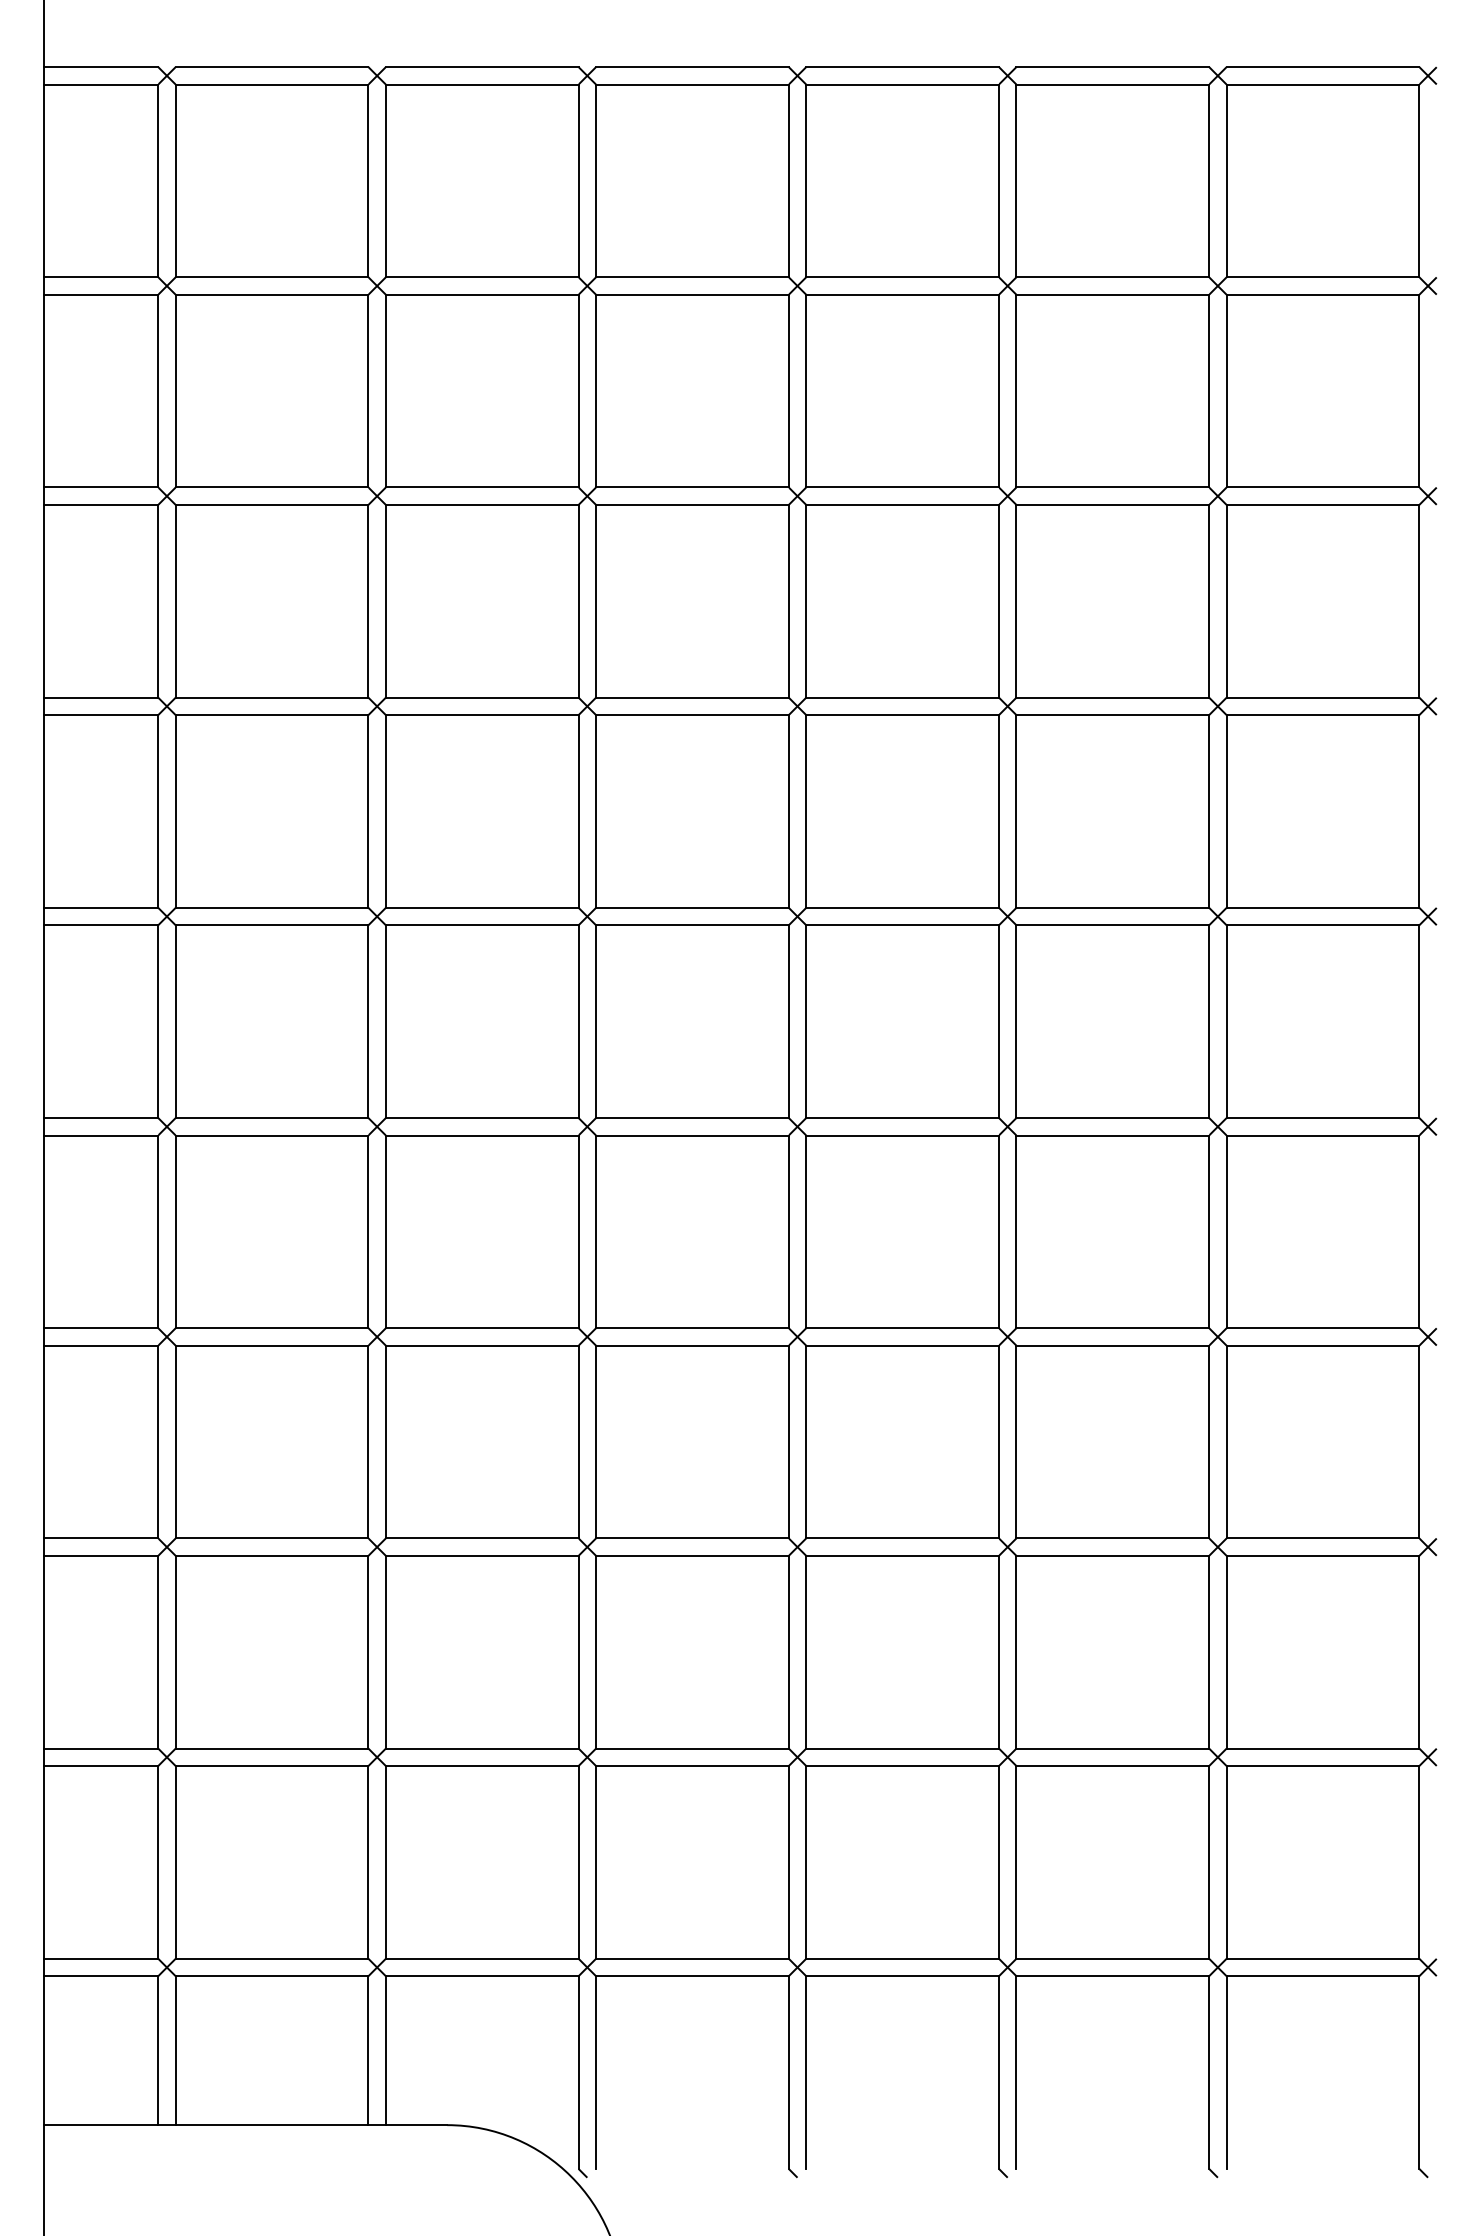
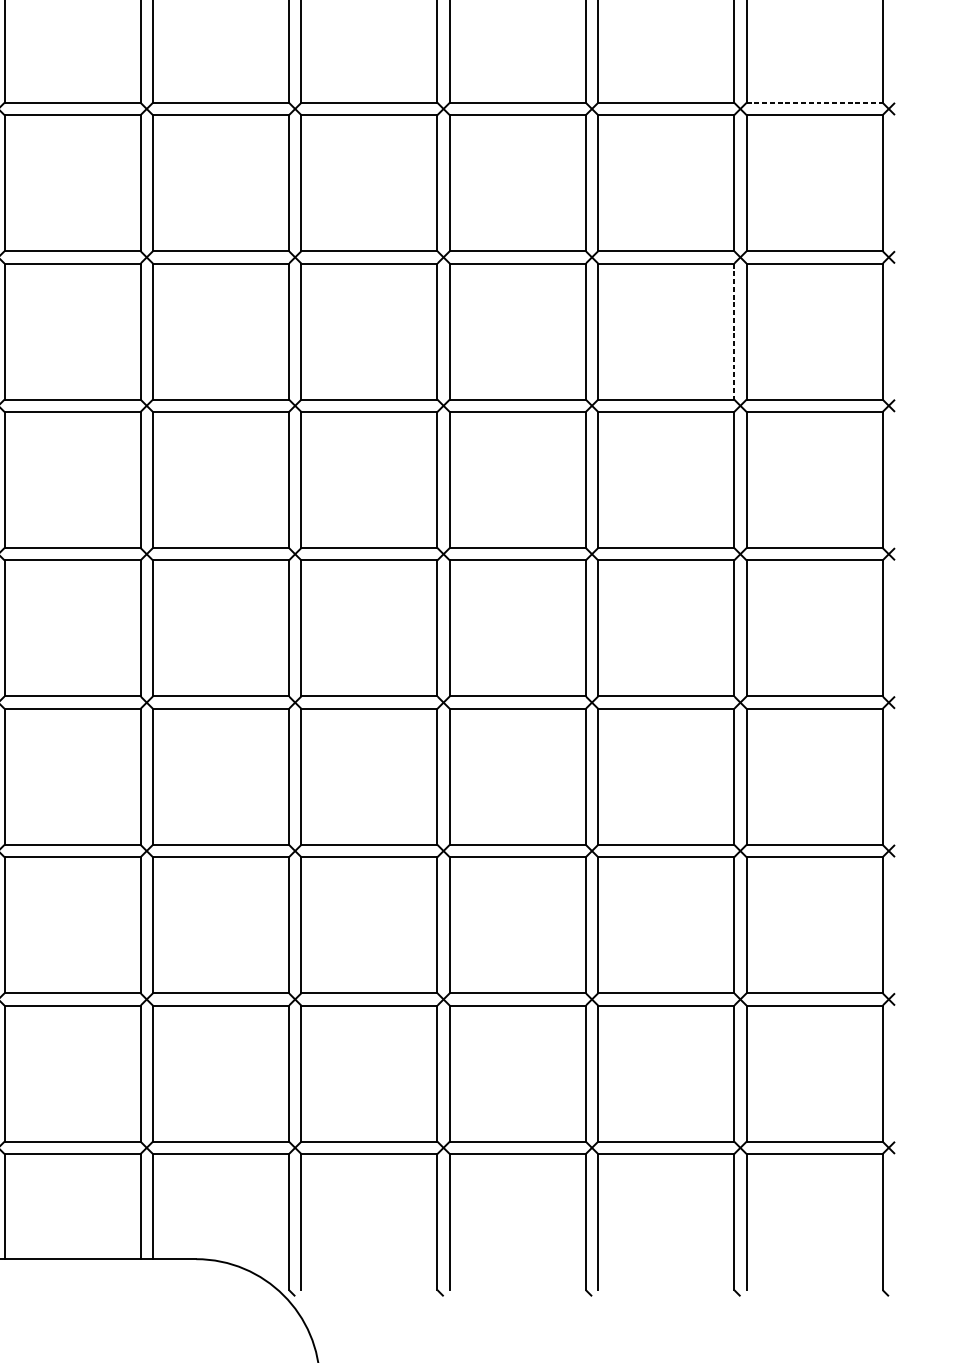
line: (1323, 487) -> (815, 102), solid -> dashed
line: (1209, 811) -> (734, 331), solid -> dashed

